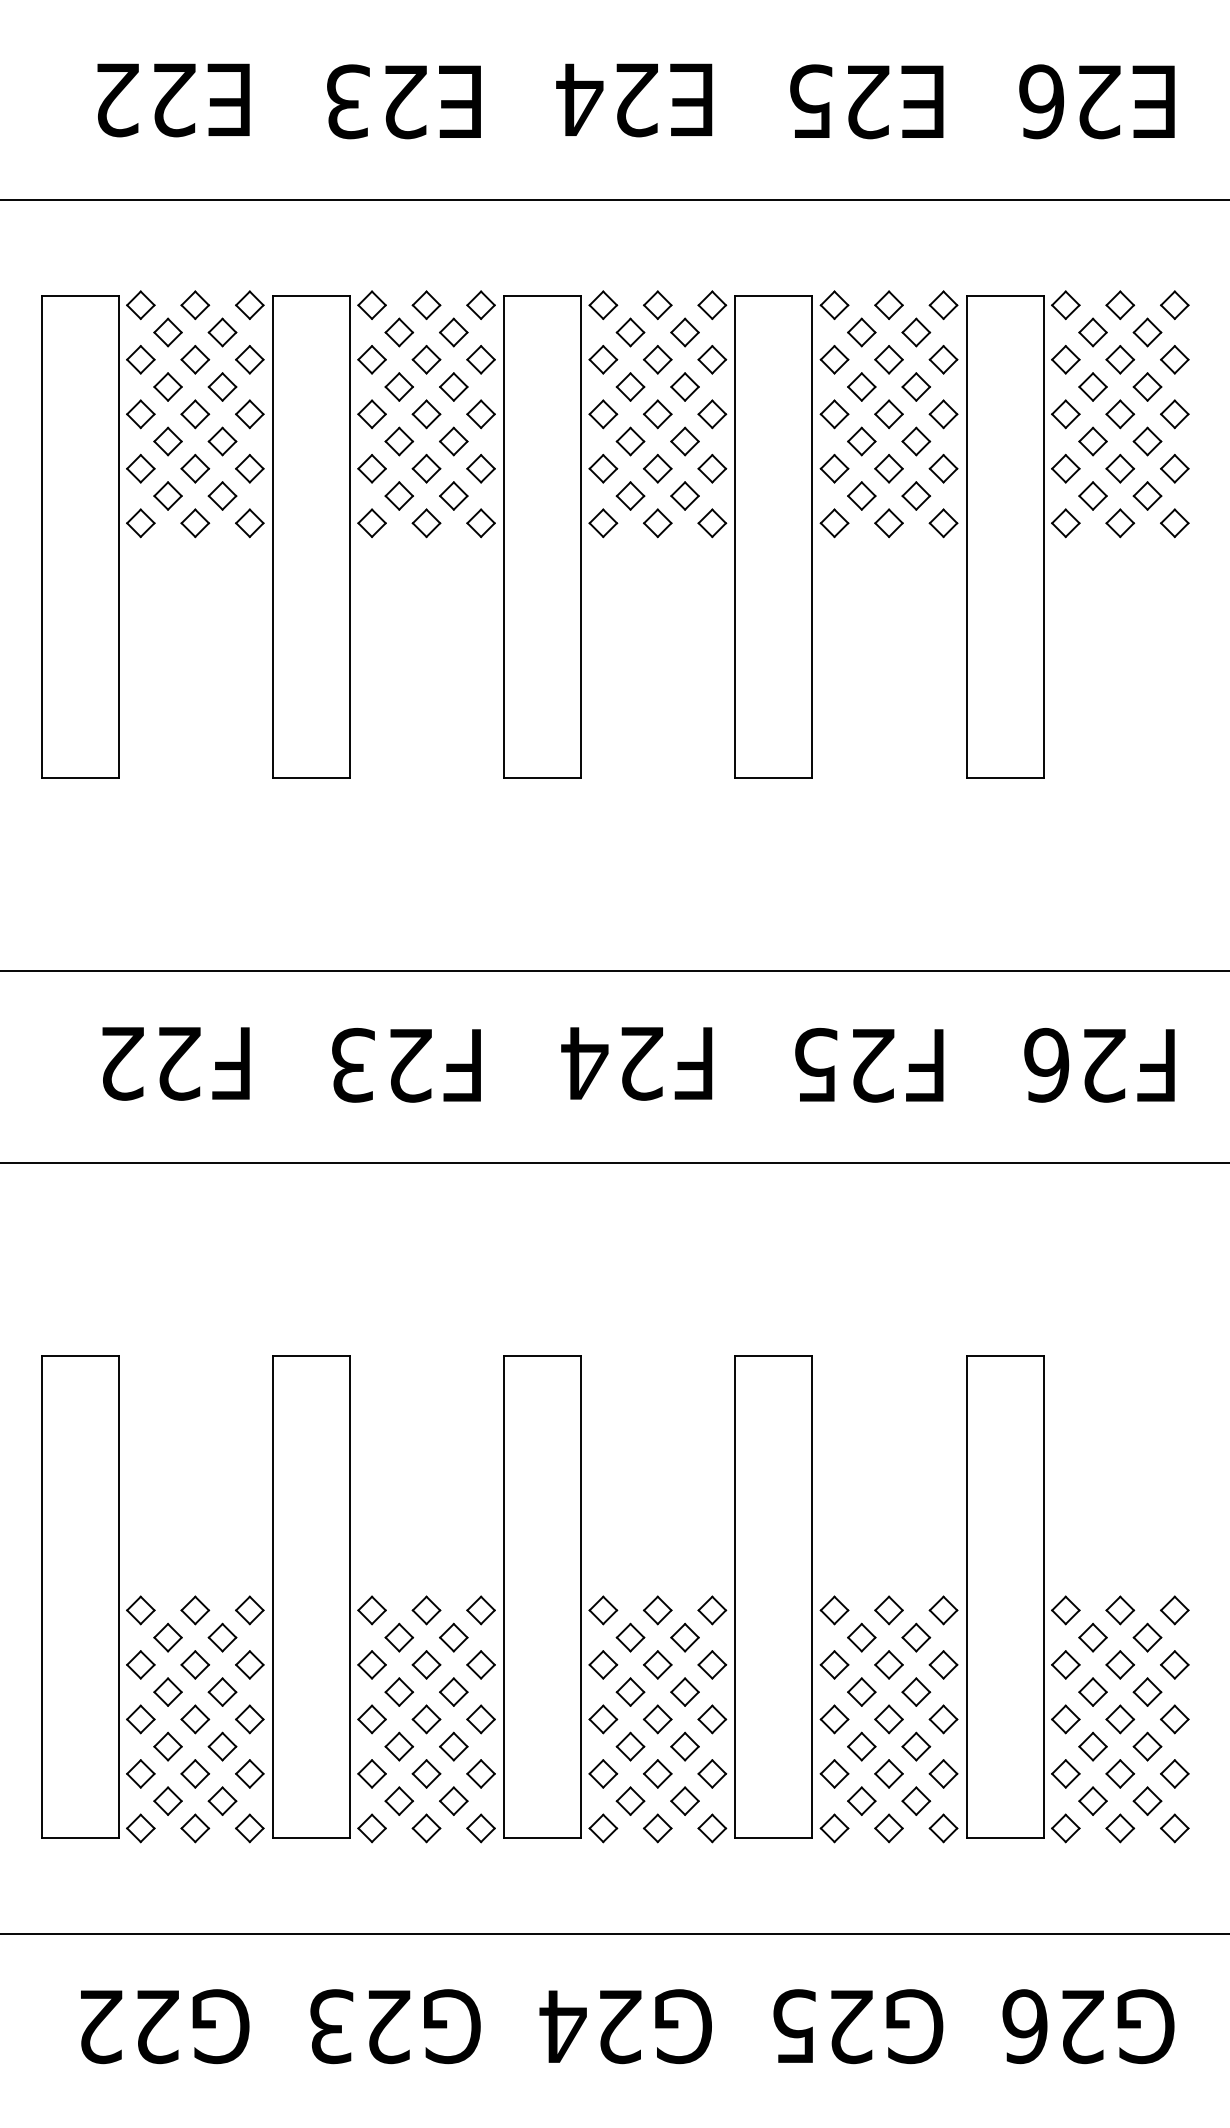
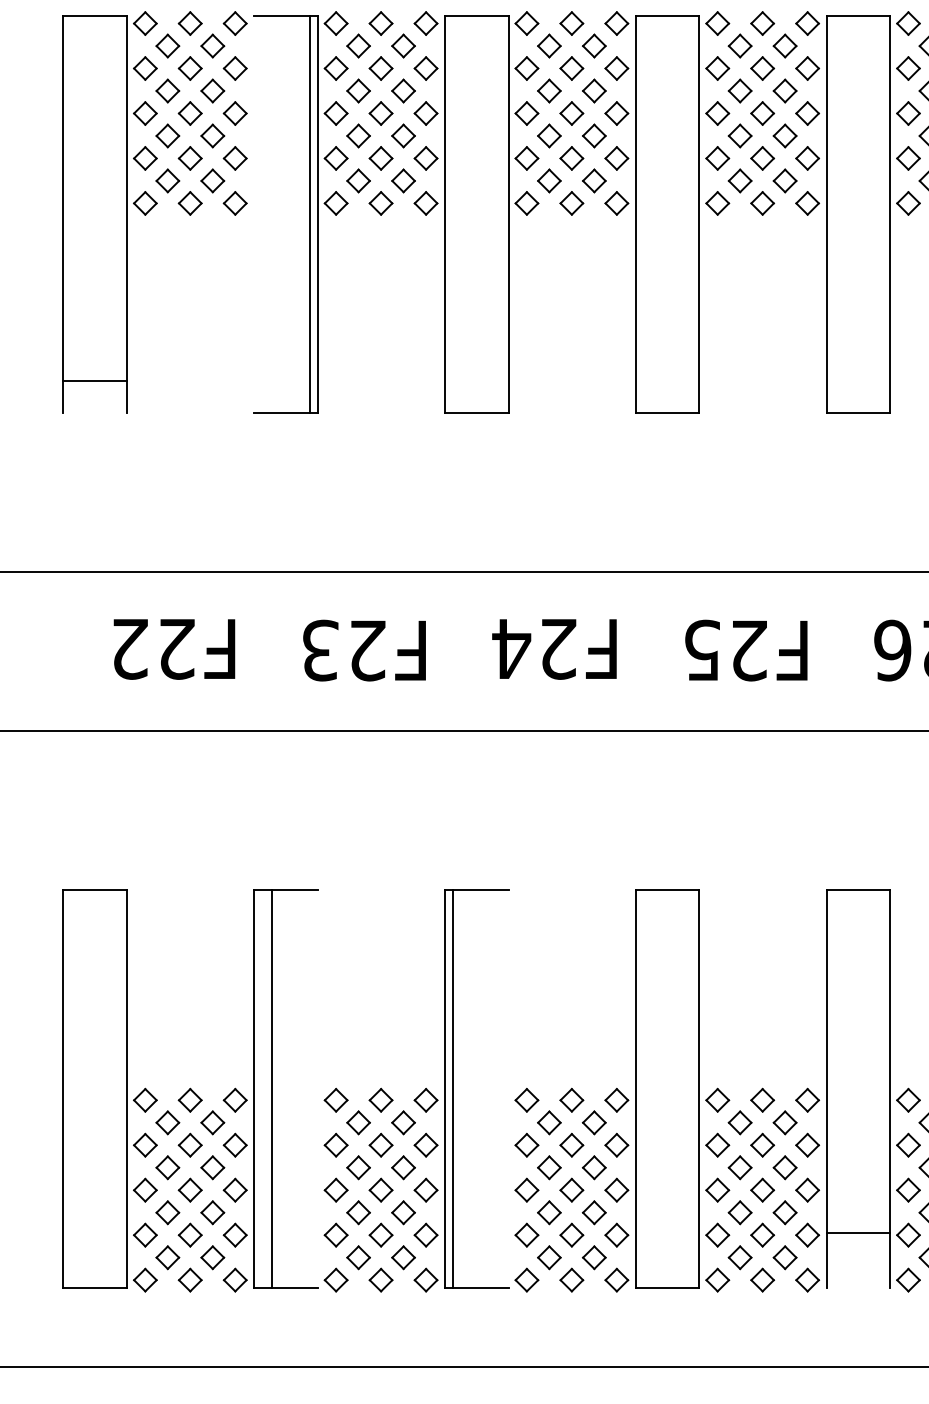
line: (272, 536) -> (310, 214), moved
line: (79, 777) -> (94, 380), moved
line: (349, 1596) -> (271, 1088), moved
line: (581, 1596) -> (453, 1088), moved
line: (1004, 1837) -> (857, 1232), moved

